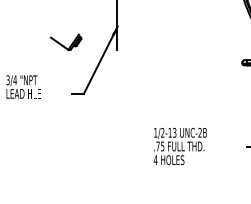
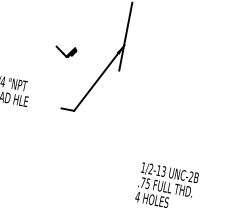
part: (66, 41) -> (66, 50), size x0.6

